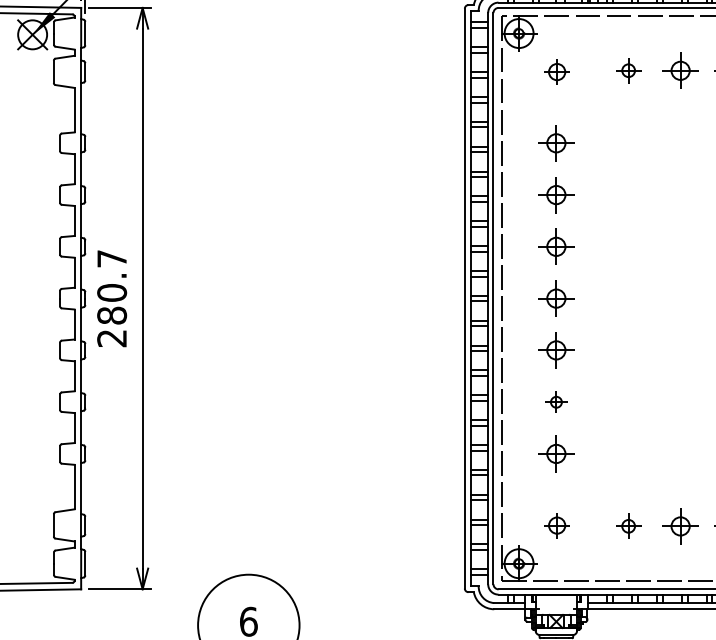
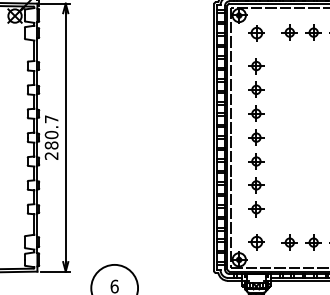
part: (628, 70) -> (289, 32), size x1.43
part: (556, 72) -> (256, 33), size x1.43
part: (556, 402) -> (256, 185), size x1.67
part: (556, 526) -> (256, 242), size x1.43
part: (628, 526) -> (289, 242), size x1.43

